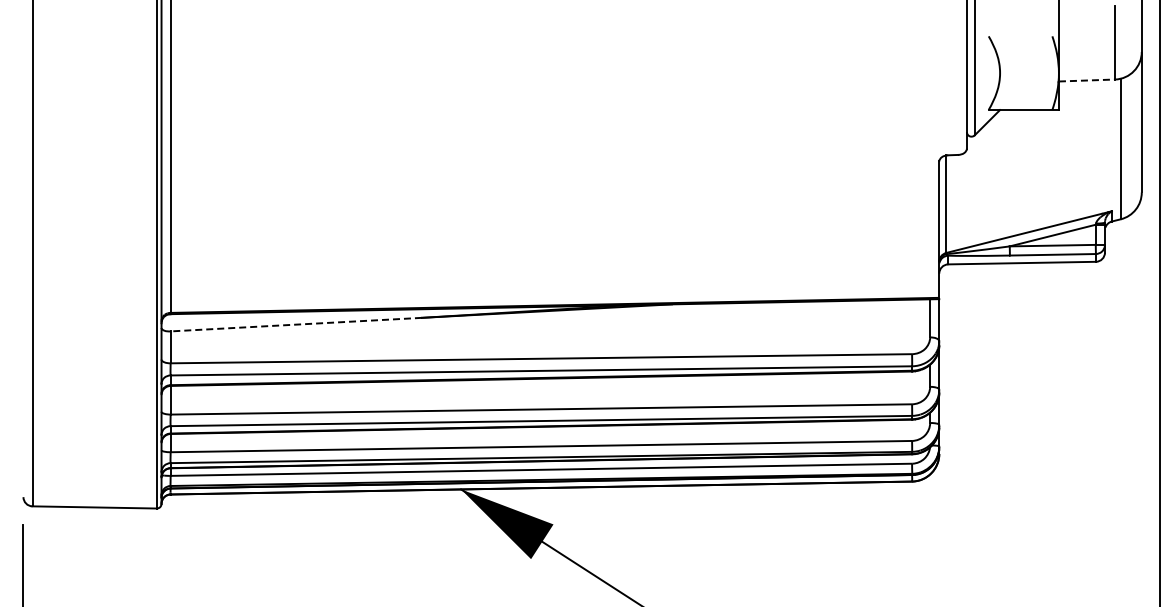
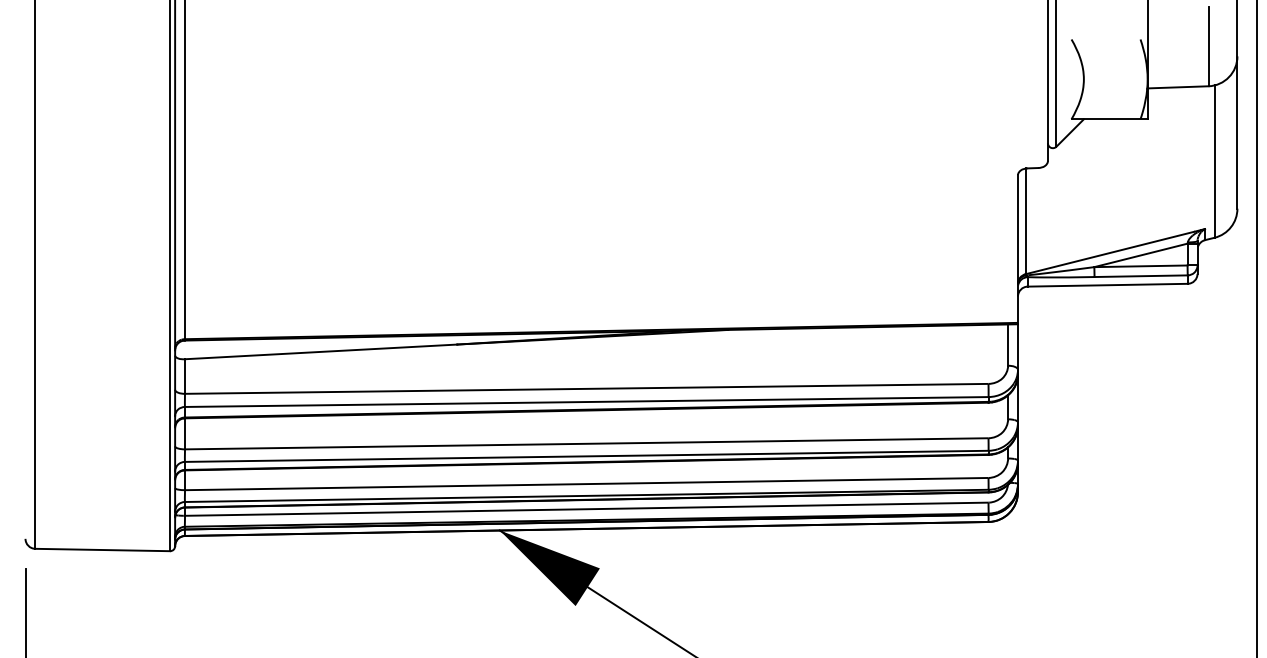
line: (1087, 80) -> (1178, 87), dashed -> solid
line: (296, 324) -> (321, 351), dashed -> solid

